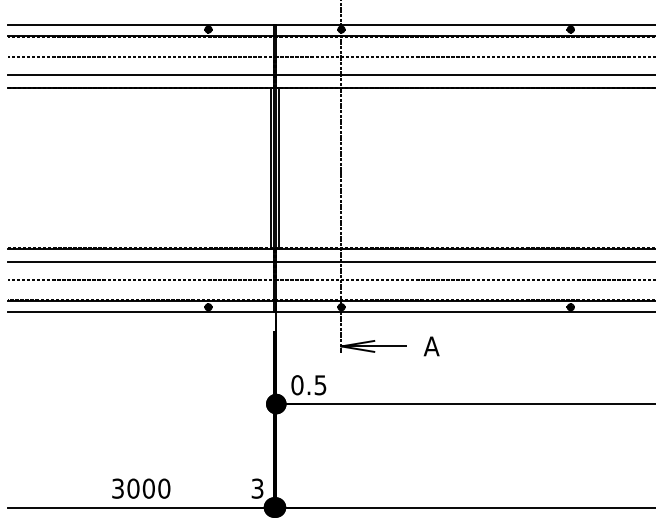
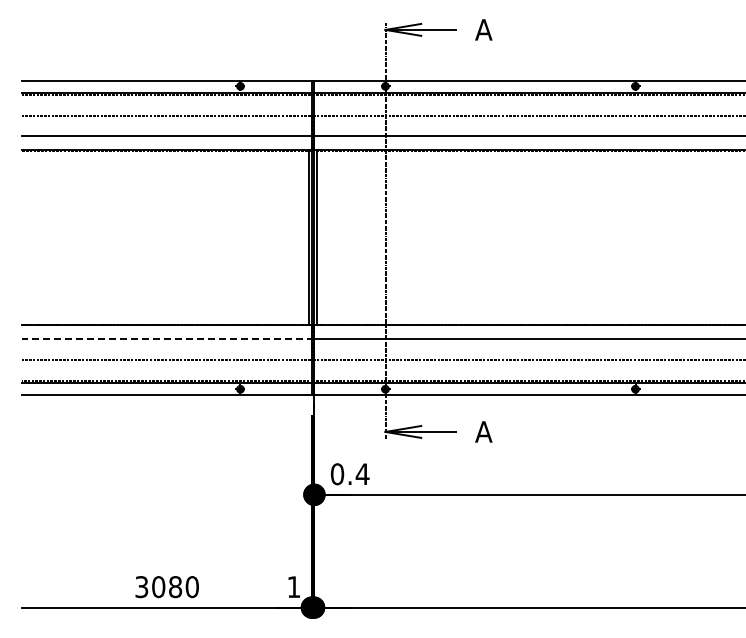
line: (142, 261) -> (168, 339), solid -> dashed
text: (320, 385) -> (362, 474), 0.5 -> 0.4
text: (148, 488) -> (175, 586), 3000 -> 3080
text: (257, 489) -> (293, 587), 3 -> 1

